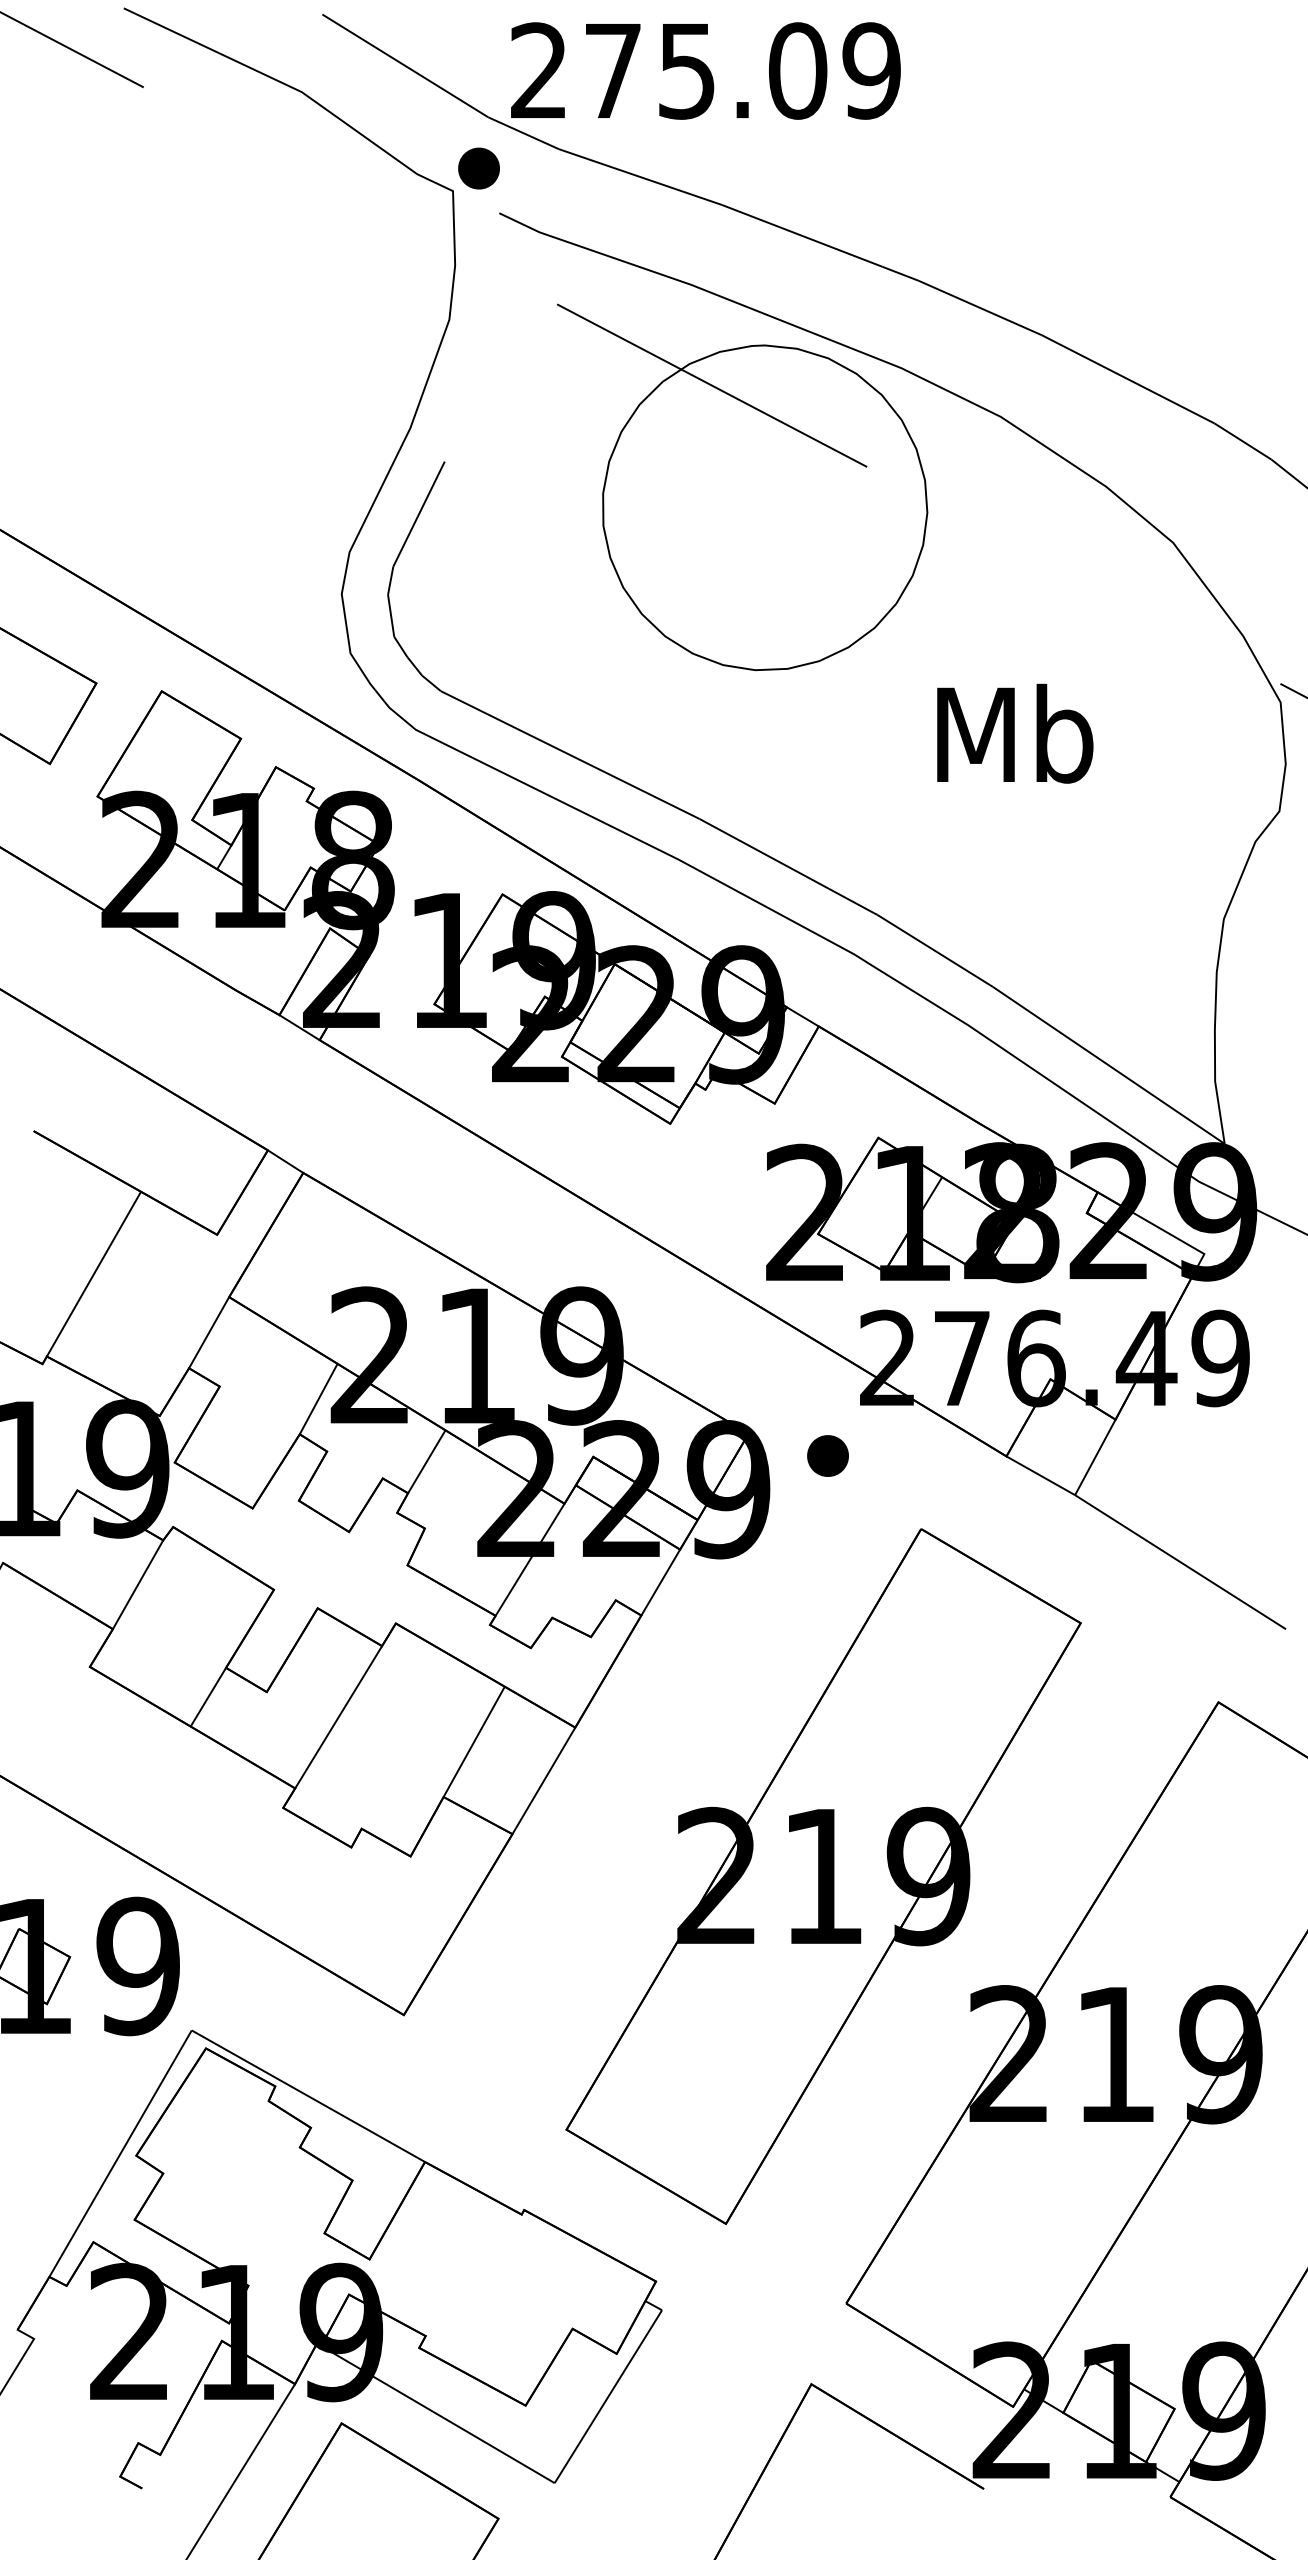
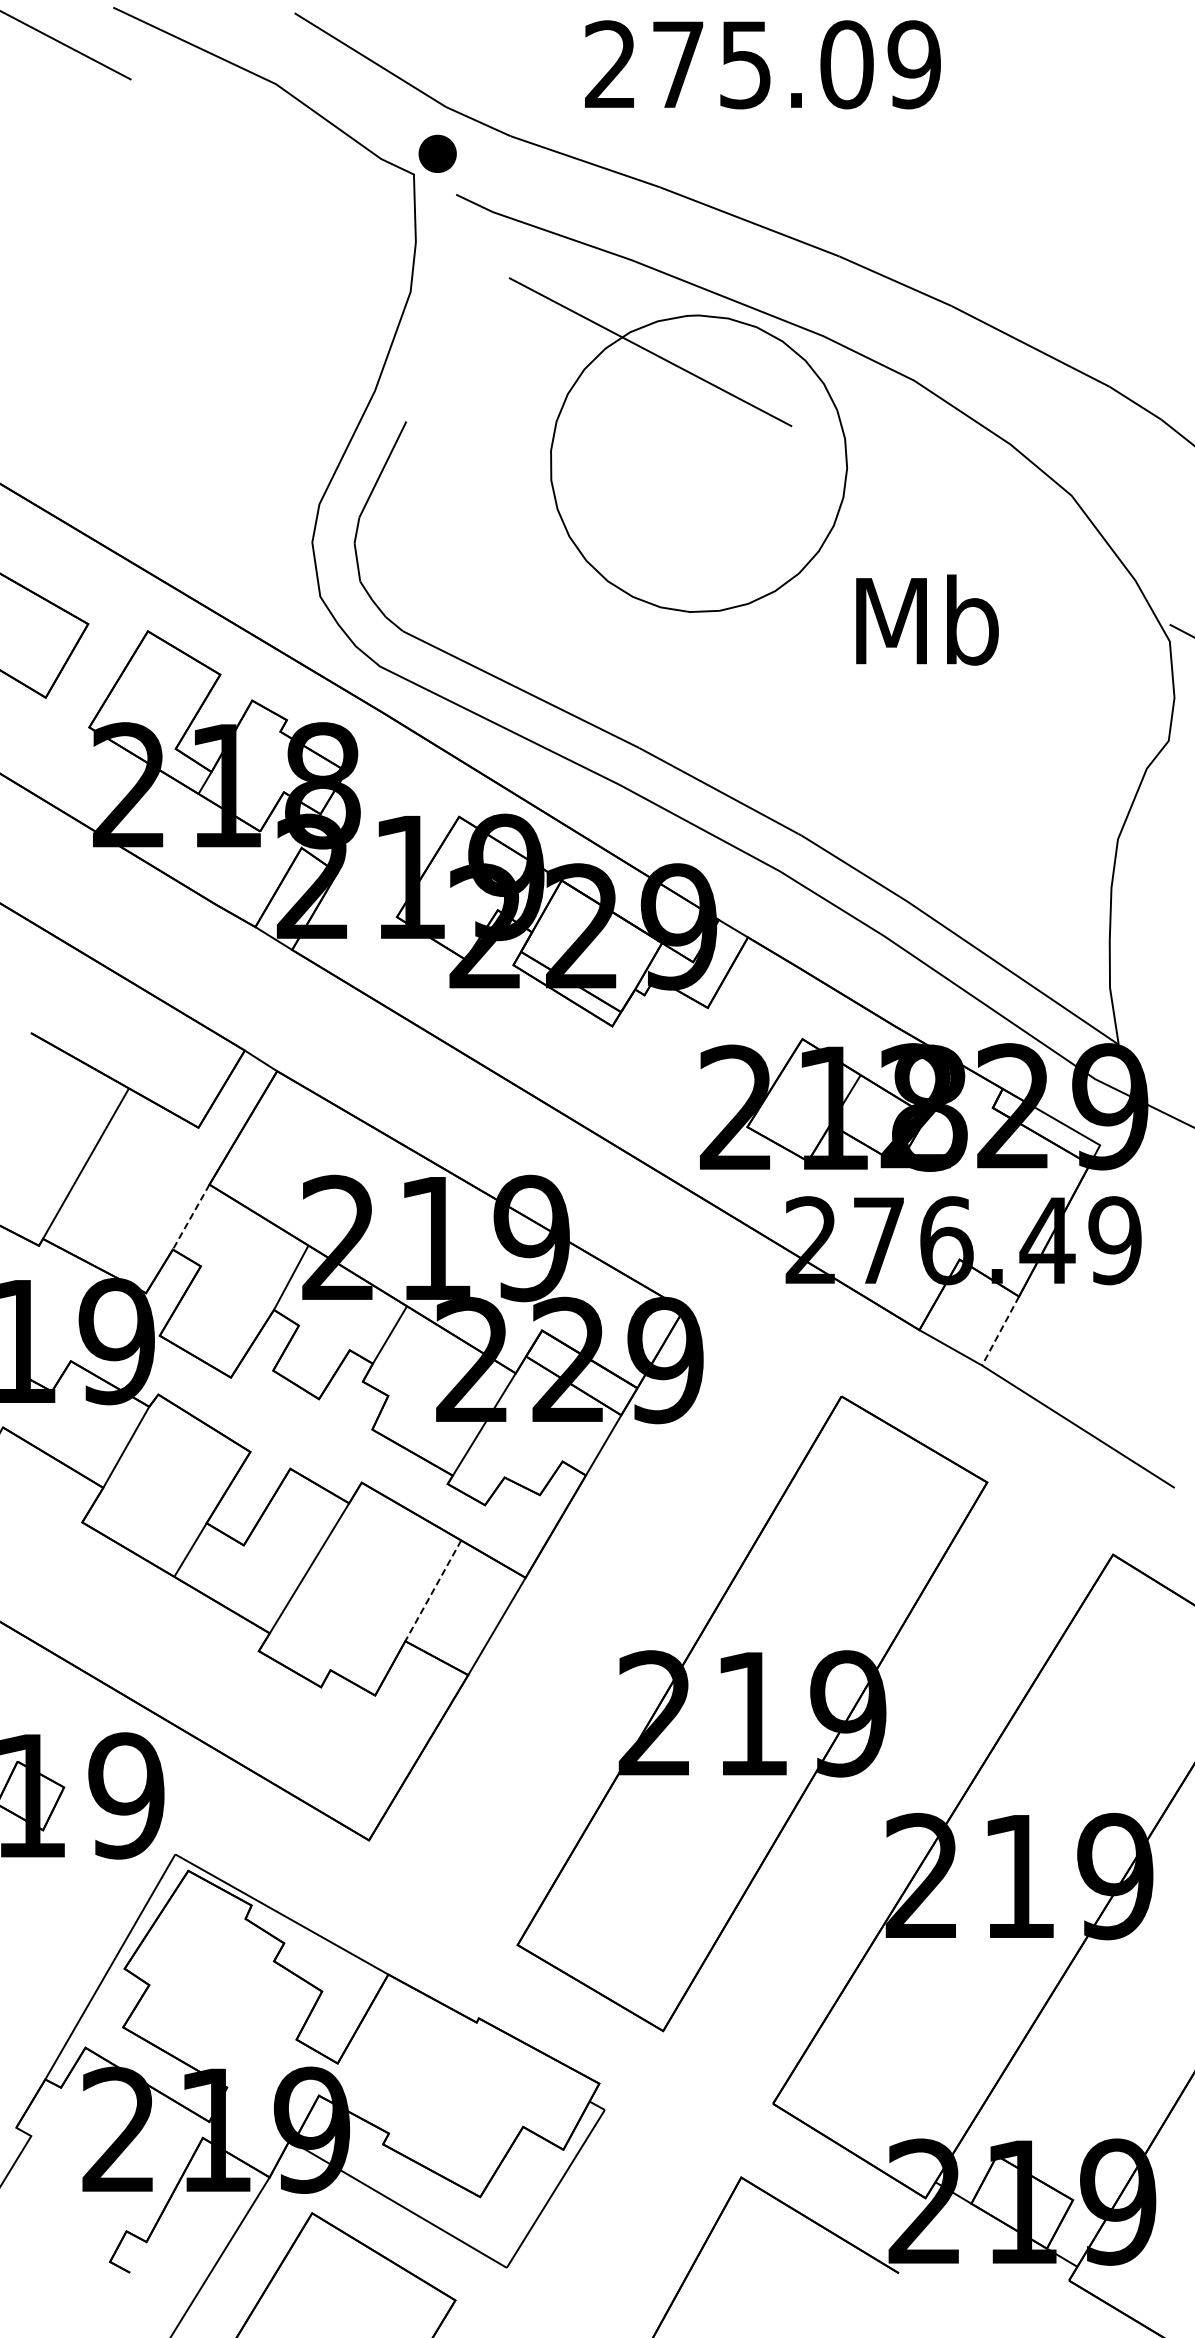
text: (705, 70) -> (762, 64), moved
text: (1015, 733) -> (927, 619), moved
line: (208, 1333) -> (190, 1217), solid -> dashed
part: (828, 1455) -> (756, 1329), removed
line: (1095, 1457) -> (1000, 1331), solid -> dashed
line: (474, 1741) -> (433, 1590), solid -> dashed

